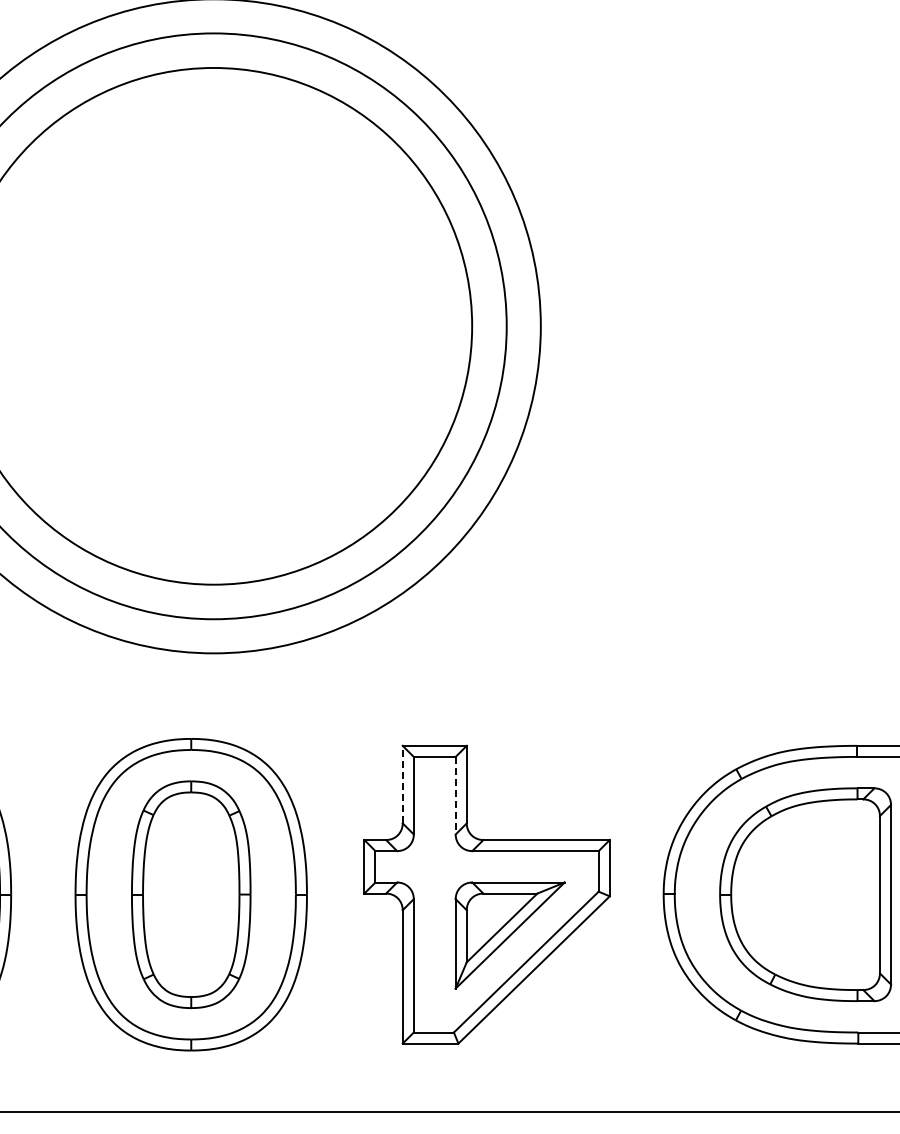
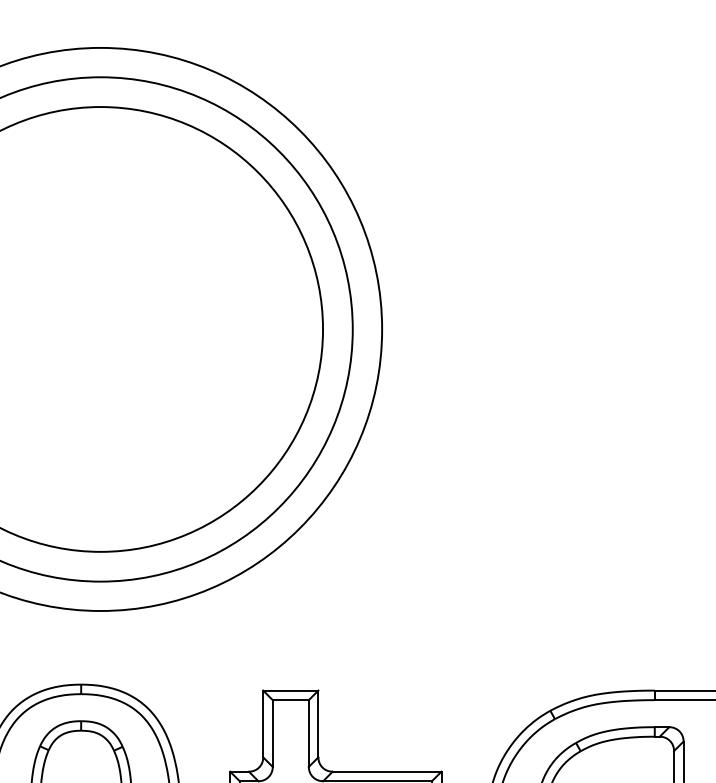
line: (402, 784) -> (263, 723), dashed -> solid
line: (455, 795) -> (308, 733), dashed -> solid

